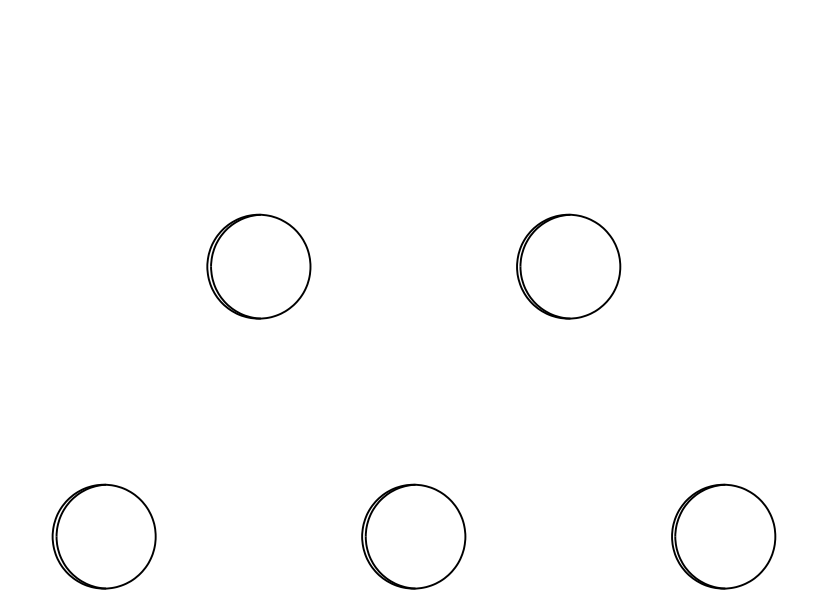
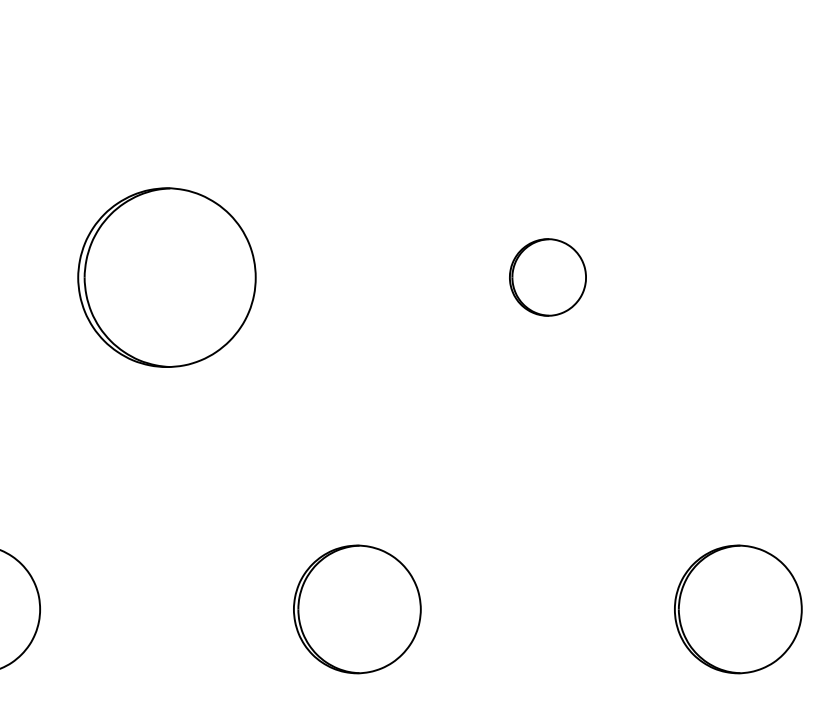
part: (258, 266) -> (166, 277), size x1.4
part: (568, 266) -> (547, 277), size x0.6

